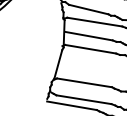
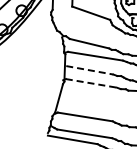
line: (88, 36) -> (89, 70), solid -> dashed
line: (90, 49) -> (91, 83), solid -> dashed

